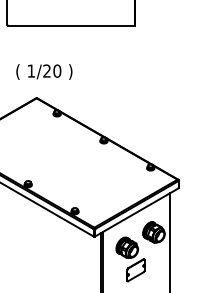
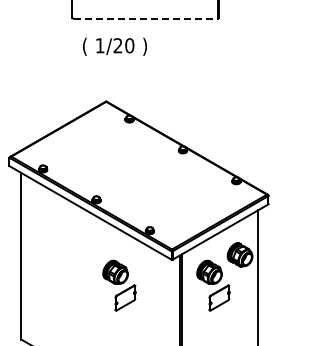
line: (71, 25) -> (146, 18), solid -> dashed
text: (43, 71) -> (114, 46), moved
part: (48, 259) -> (119, 285), added

